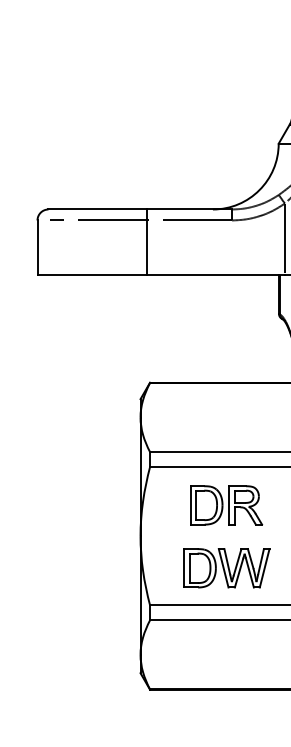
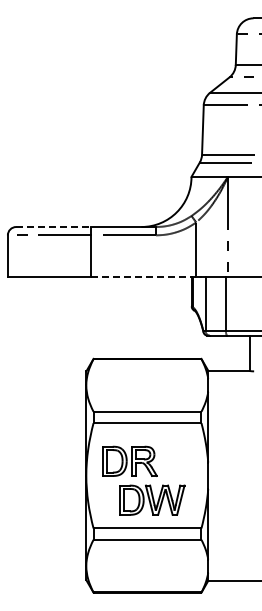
line: (97, 210) -> (53, 227), solid -> dashed
line: (216, 275) -> (144, 277), solid -> dashed
part: (226, 504) -> (129, 460), moved

